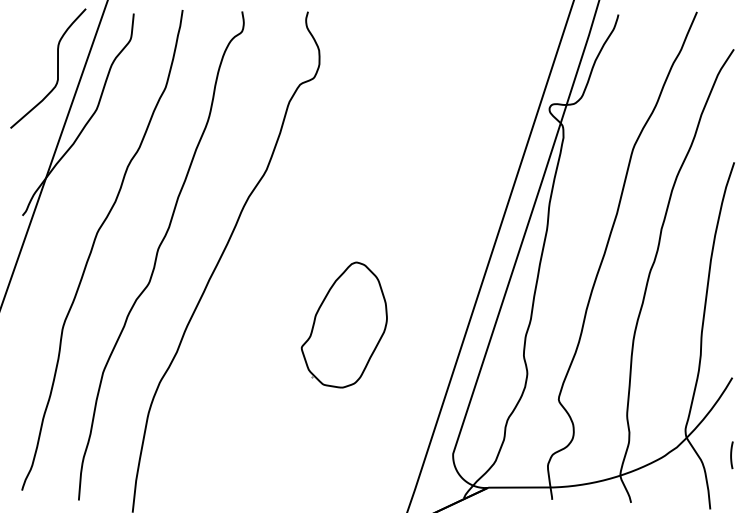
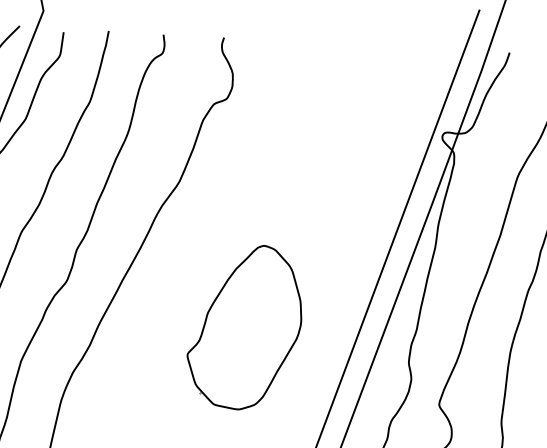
part: (344, 324) -> (245, 326), size x1.43

